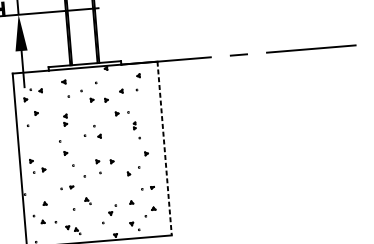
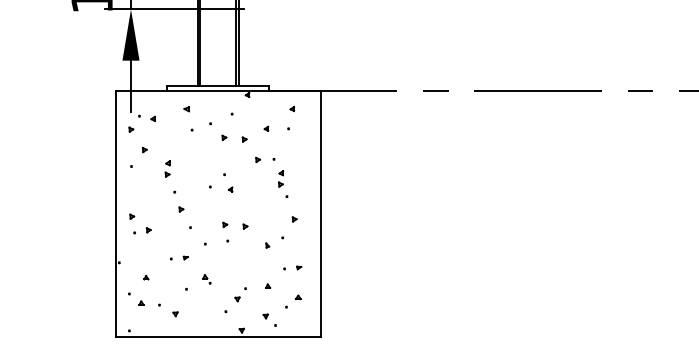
part: (65, 119) -> (167, 168), moved
part: (134, 125) -> (281, 178), size x1.67
line: (164, 148) -> (320, 214), dashed -> solid
part: (77, 231) -> (188, 320), removed

